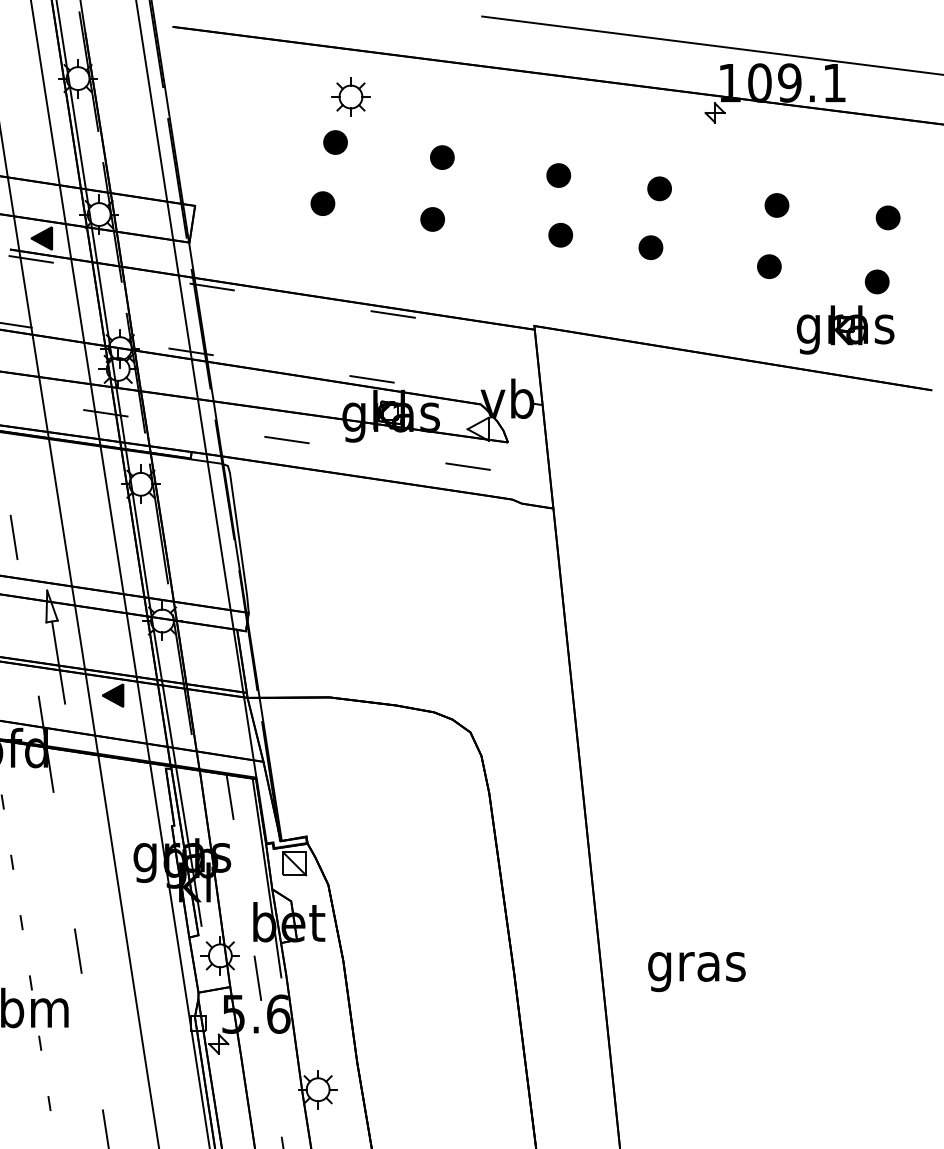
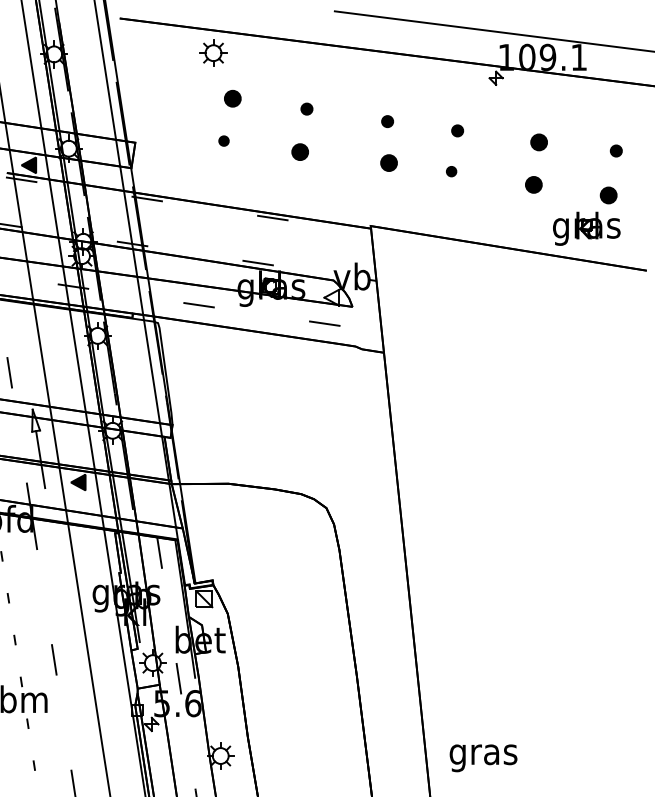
part: (350, 96) -> (213, 52), moved
part: (441, 156) -> (306, 108), size x0.7
part: (558, 175) -> (387, 121), size x0.7
part: (659, 188) -> (457, 130), size x0.7
part: (322, 202) -> (223, 140), size x0.6
part: (888, 217) -> (616, 150), size x0.7
part: (650, 247) -> (451, 171), size x0.6
text: (696, 972) -> (483, 758), moved

